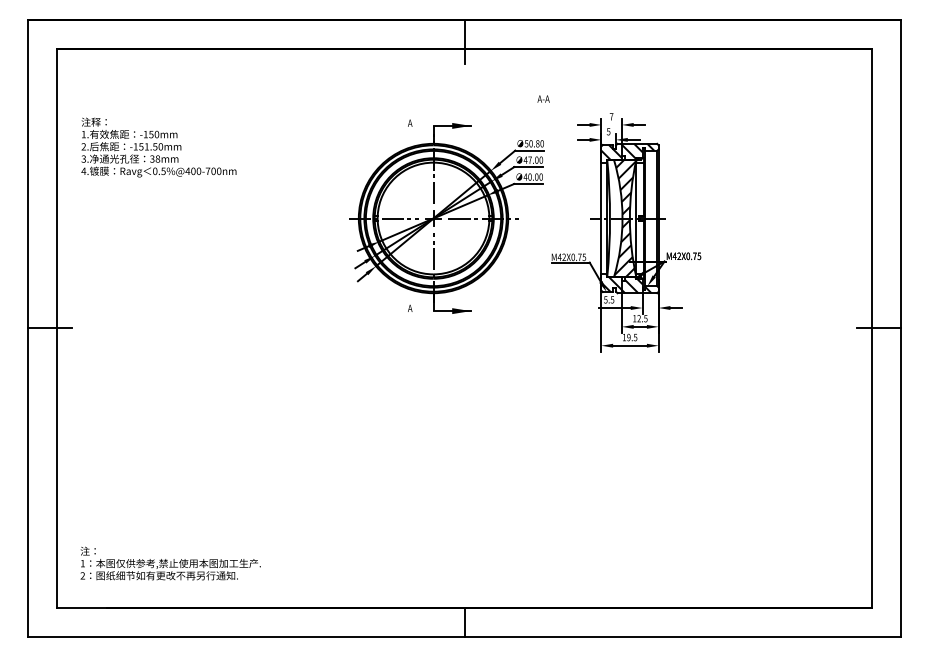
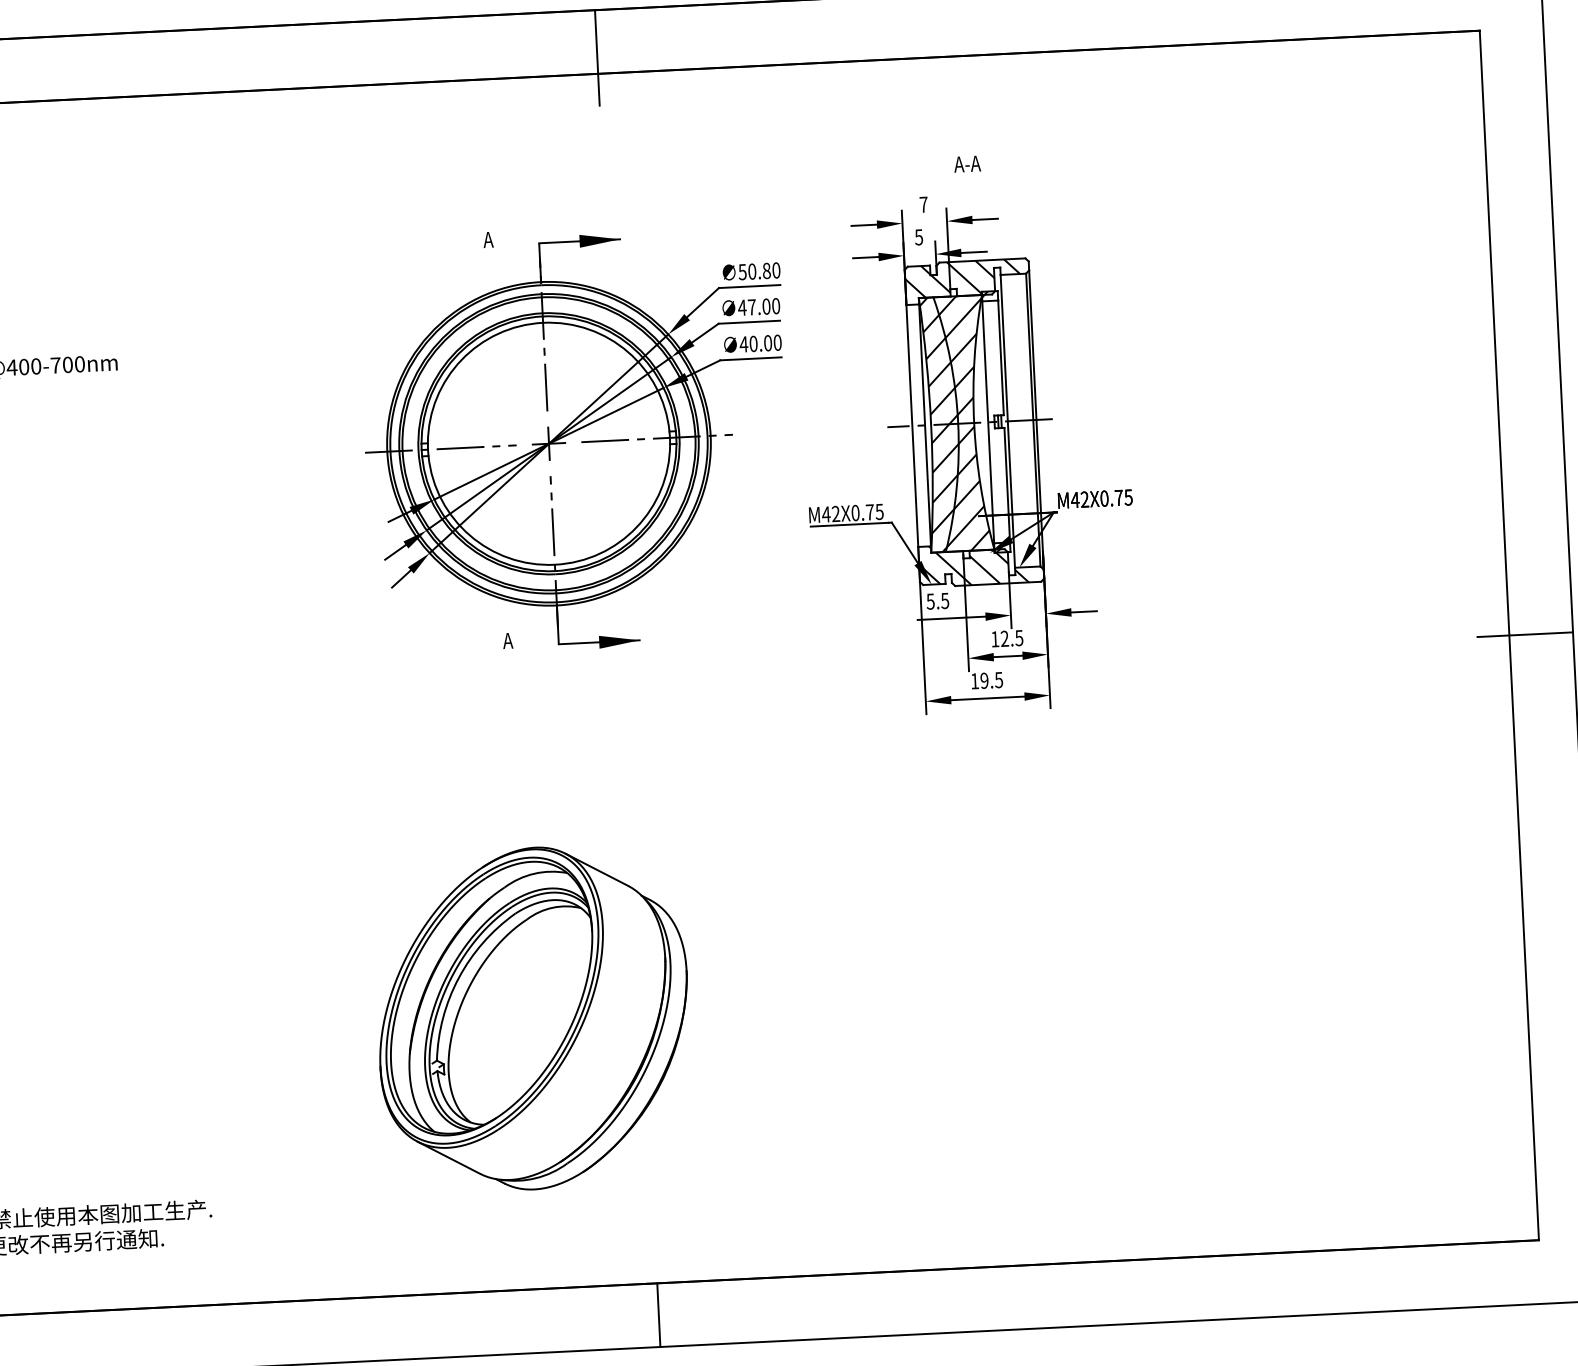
text: (543, 98) -> (967, 162), moved
hatch: (614, 218) -> (940, 424), added
part: (412, 482) -> (531, 1017), added

